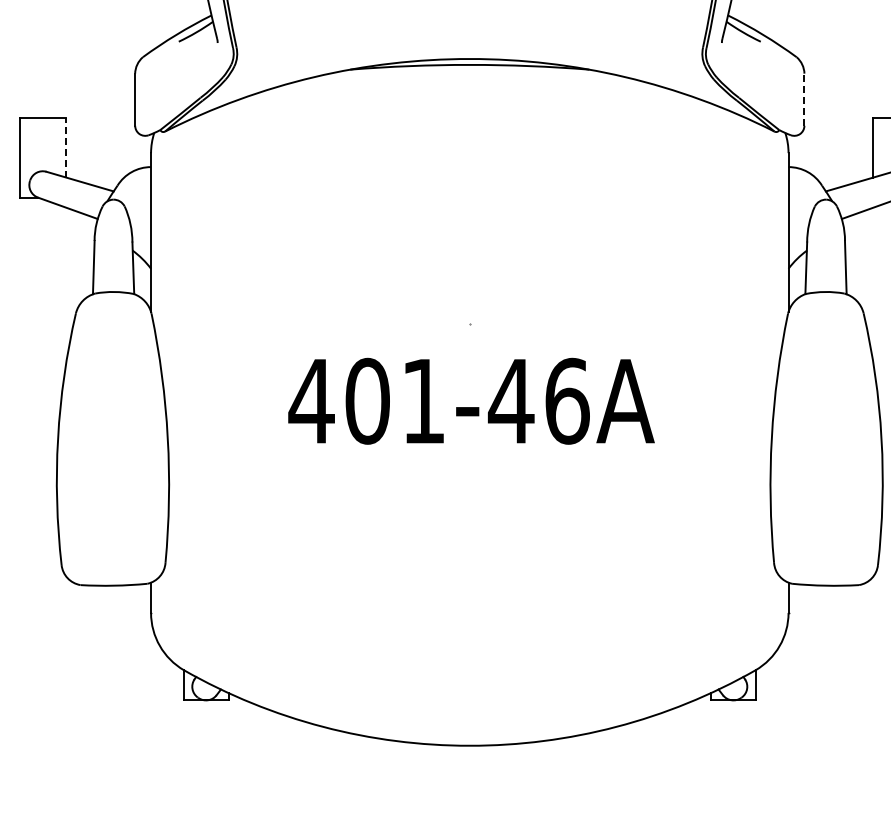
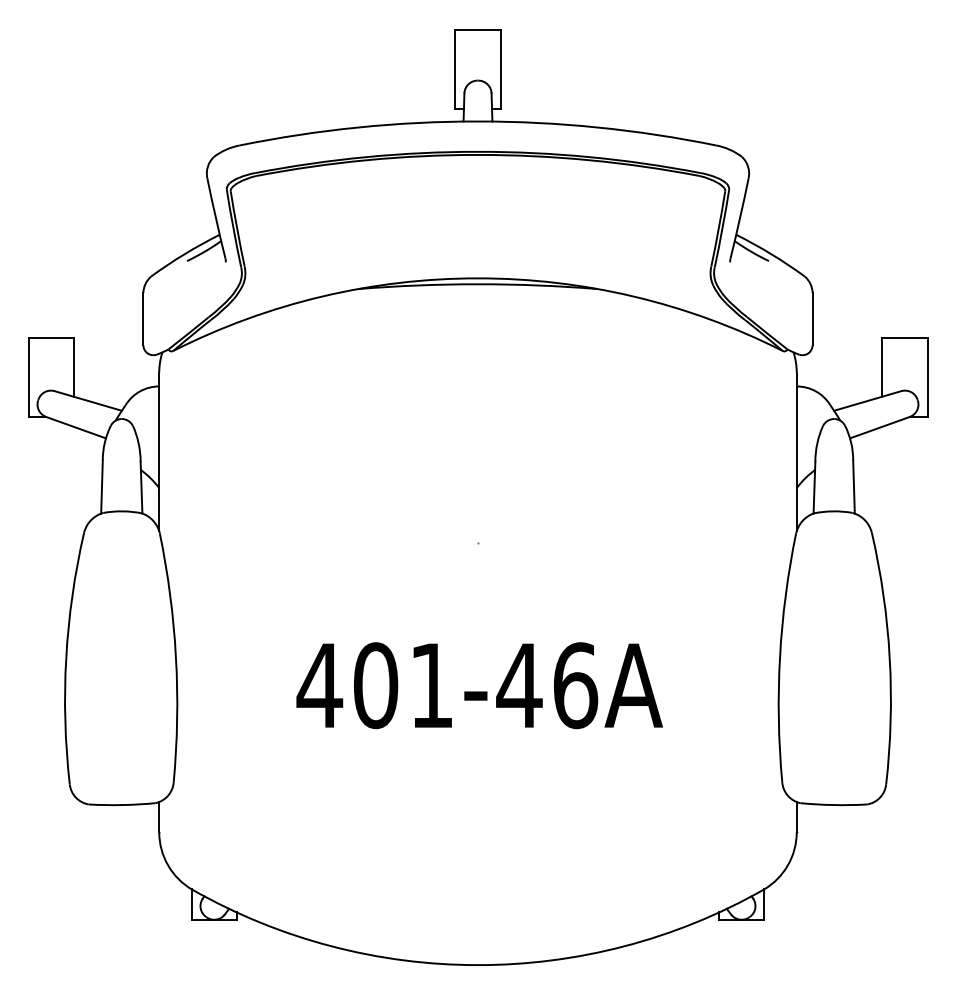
line: (804, 99) -> (812, 318), dashed -> solid
line: (66, 148) -> (74, 367), dashed -> solid
text: (471, 401) -> (479, 685), moved

